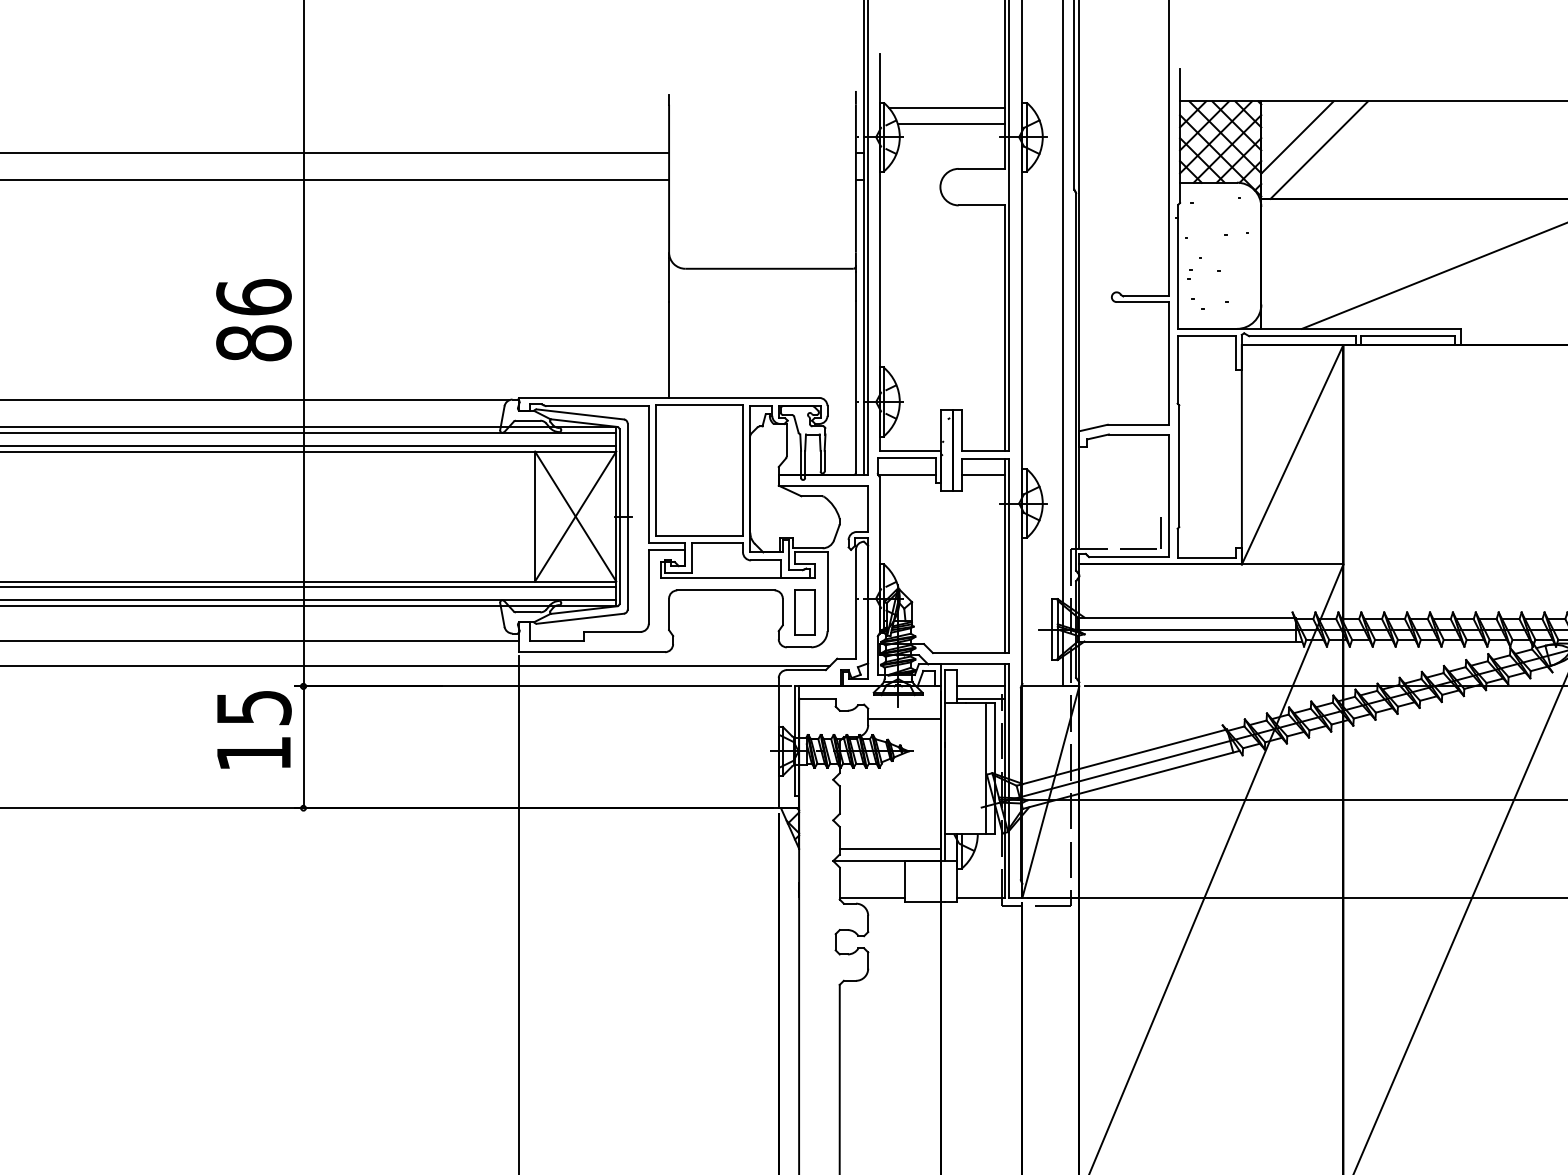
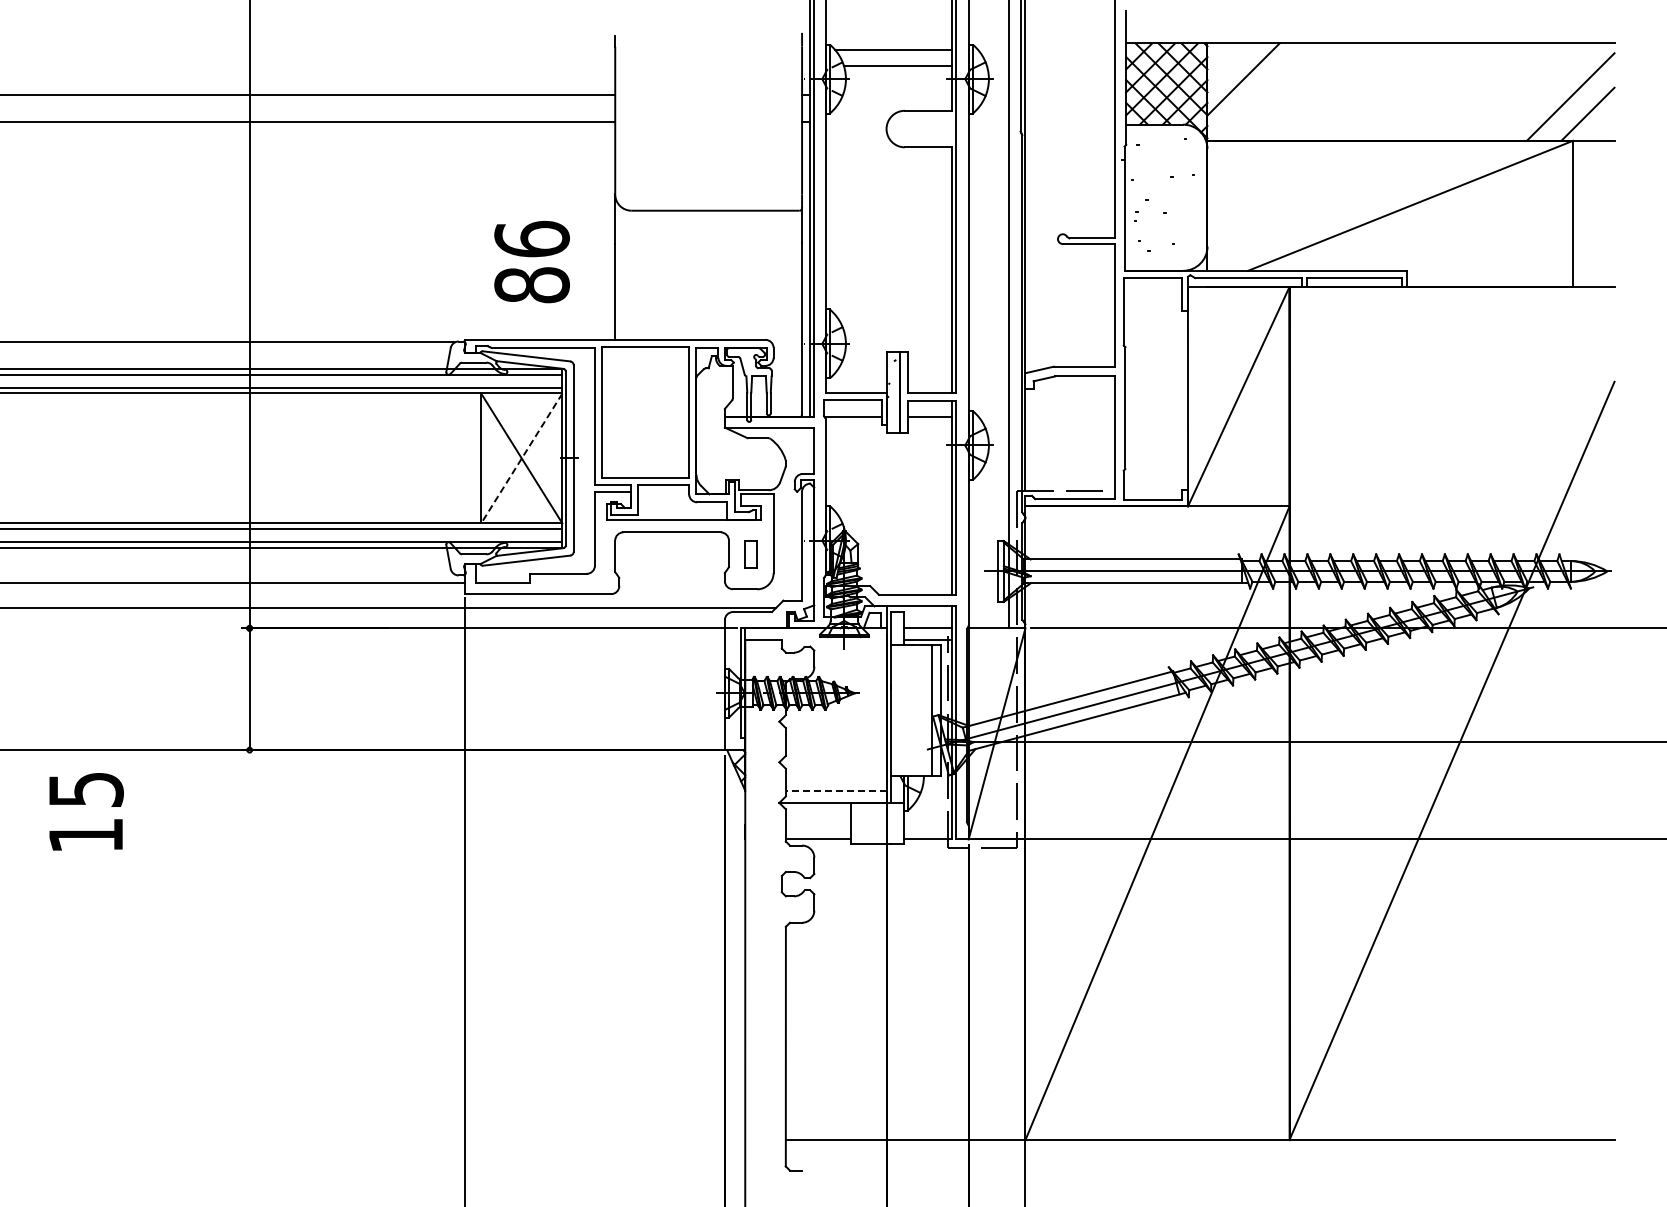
line: (1319, 149) -> (1265, 91), removed
text: (253, 320) -> (531, 262), moved
line: (575, 516) -> (521, 458), solid -> dashed
line: (1160, 532) -> (1106, 474), removed
part: (804, 612) -> (750, 554), size x0.6
line: (904, 718) -> (850, 660), removed
text: (254, 729) -> (86, 811), moved
line: (890, 848) -> (836, 790), solid -> dashed

